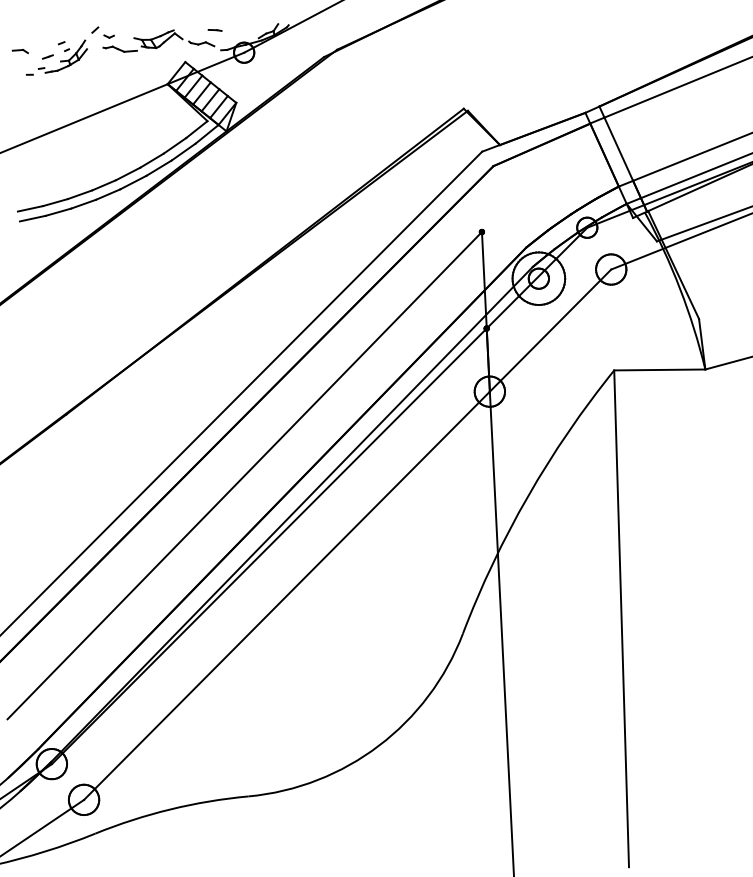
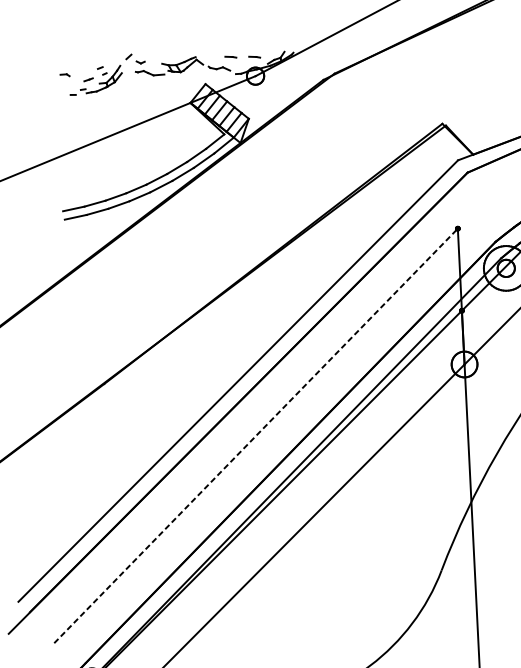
line: (242, 30) -> (254, 57), added
part: (19, 51) -> (64, 75), size x0.7
line: (245, 475) -> (256, 435), solid -> dashed

